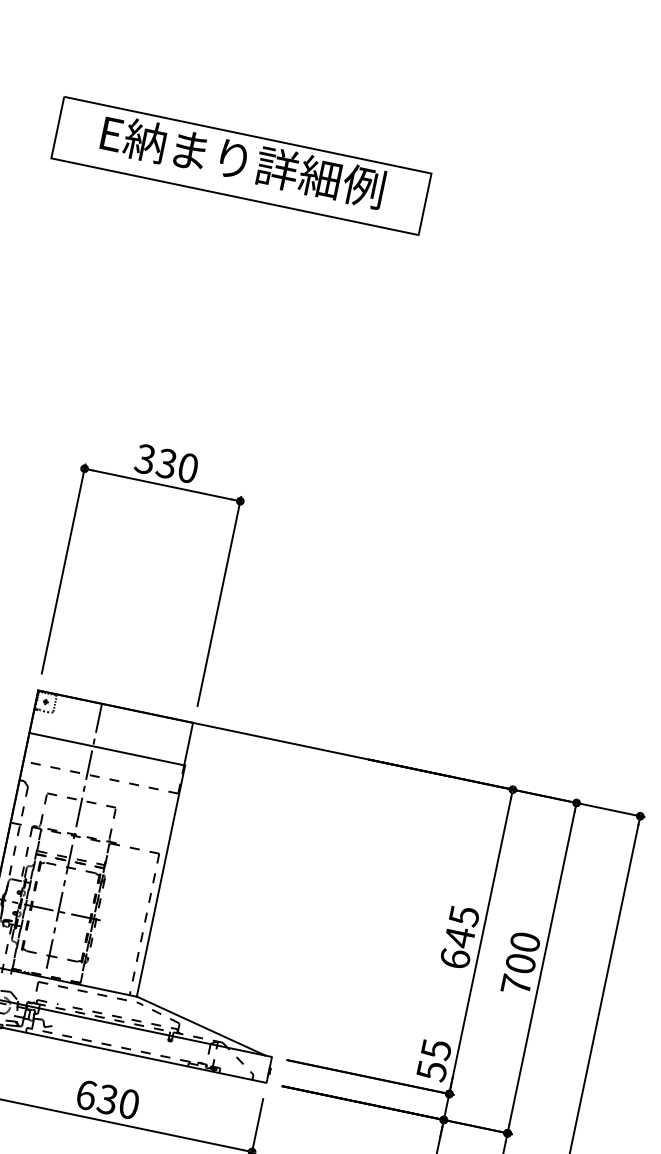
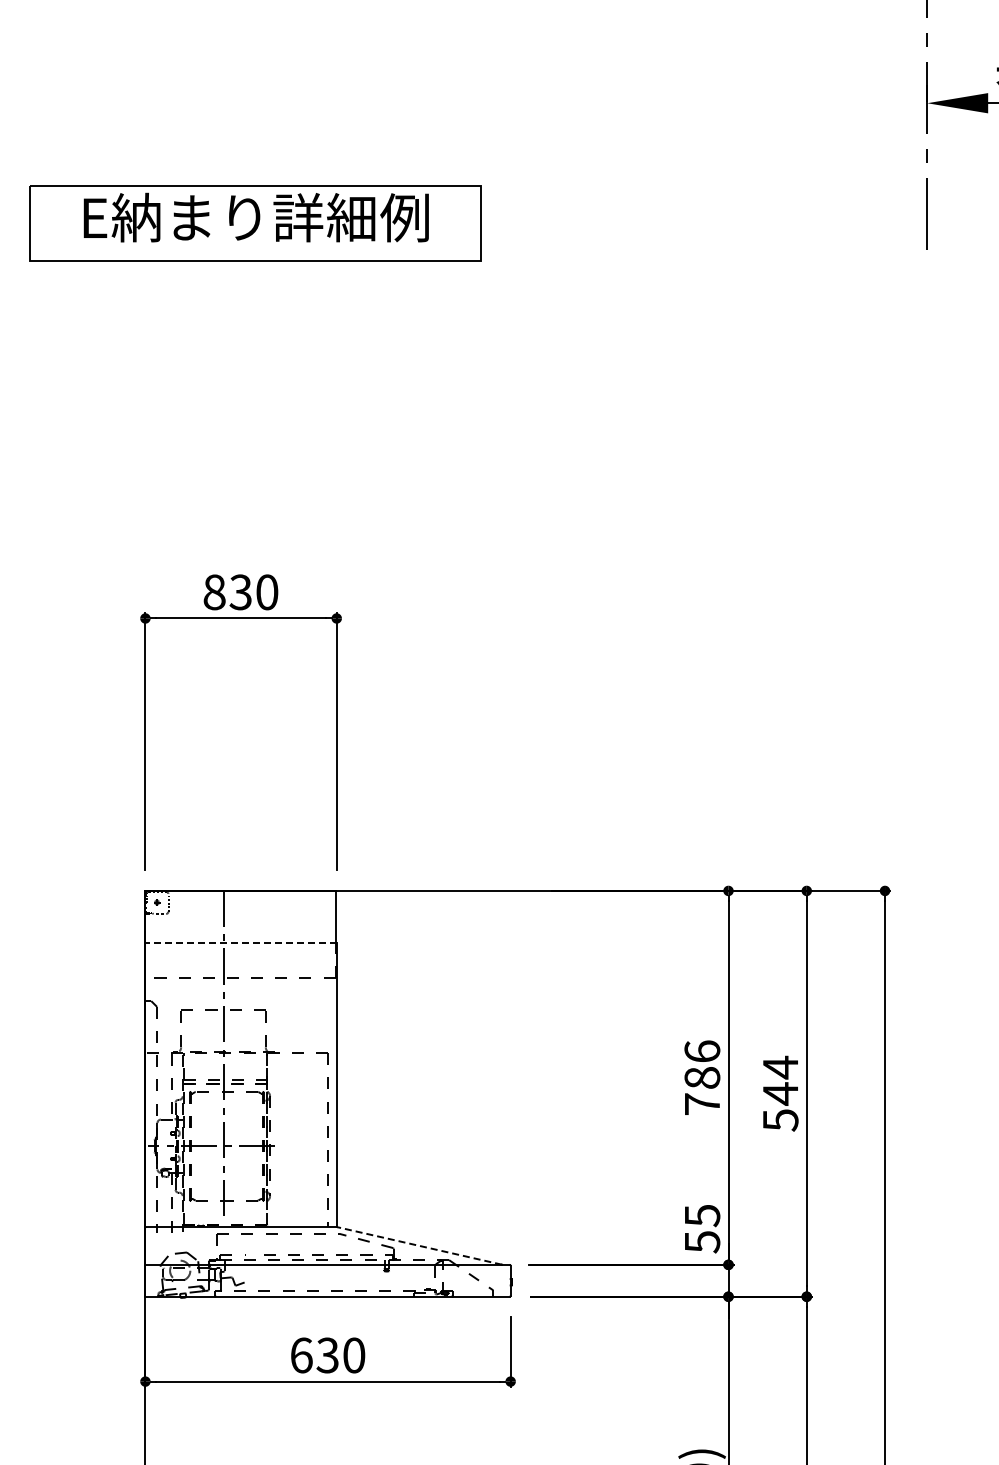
text: (145, 459) -> (214, 592), 330 -> 830
line: (107, 749) -> (241, 943), solid -> dashed
text: (459, 937) -> (702, 1077), 645 -> 786
text: (520, 963) -> (780, 1093), 700 -> 544
line: (201, 1025) -> (419, 1245), solid -> dashed

